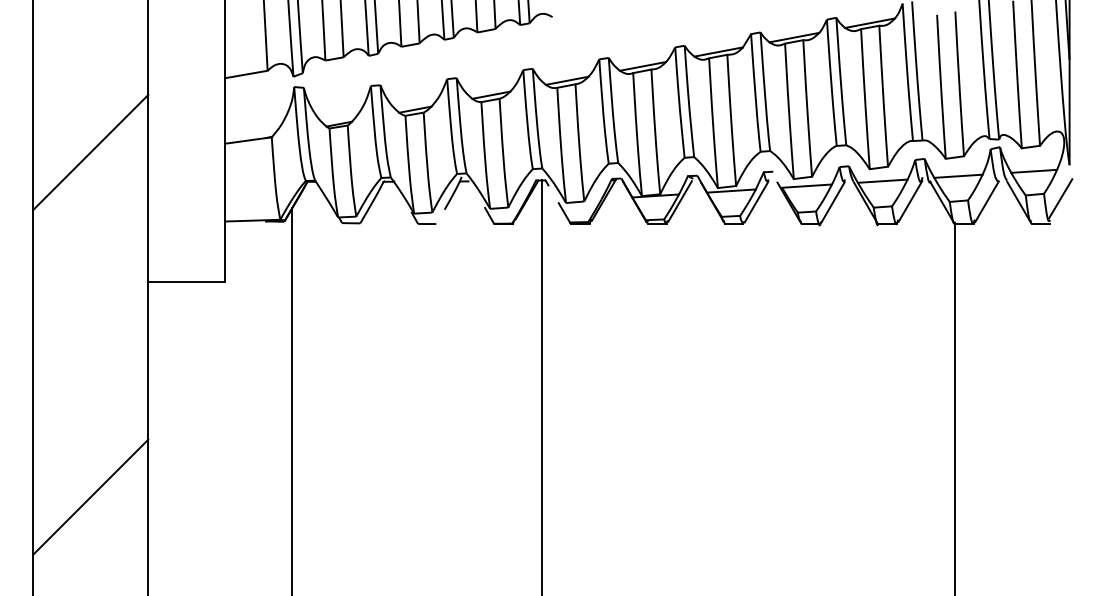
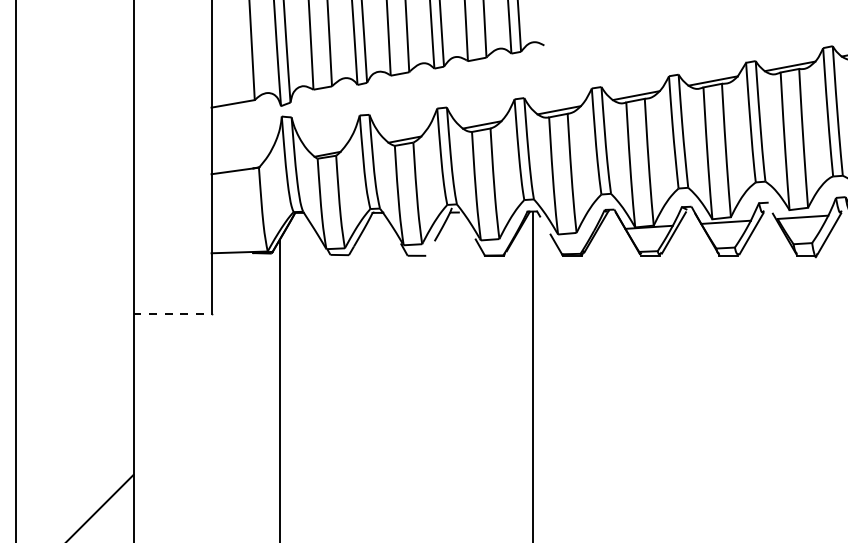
line: (90, 152) -> (74, 183), removed
line: (187, 281) -> (173, 314), solid -> dashed

